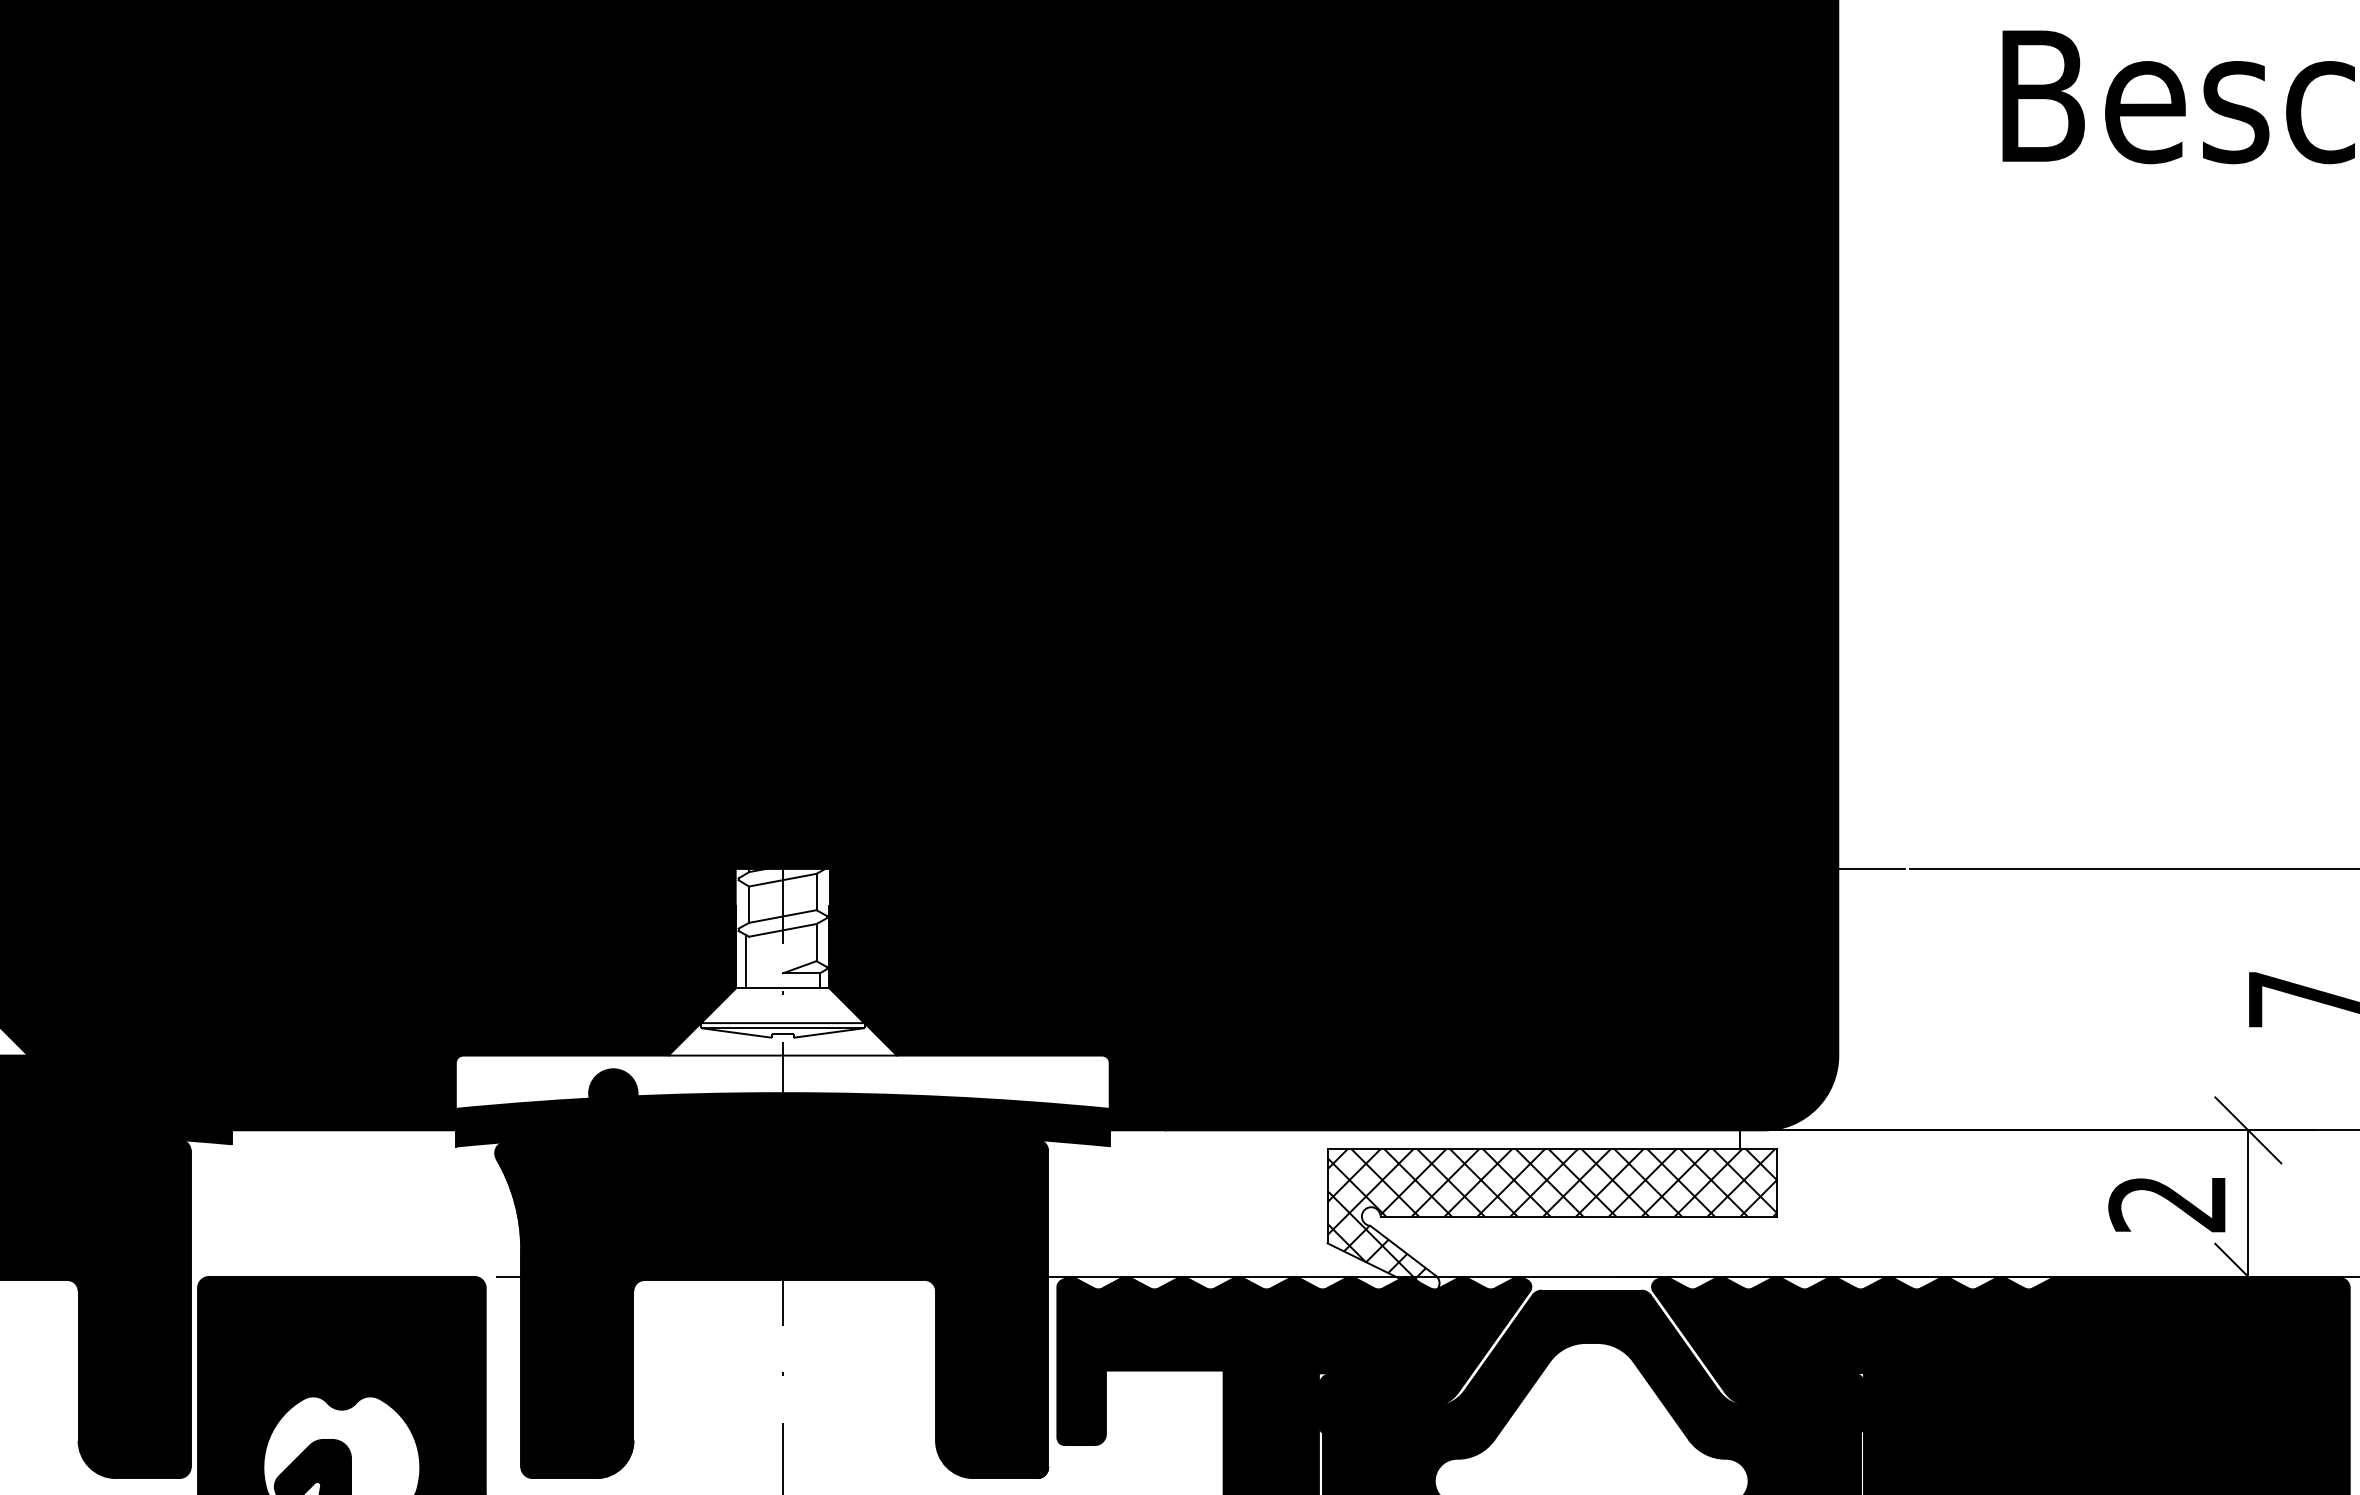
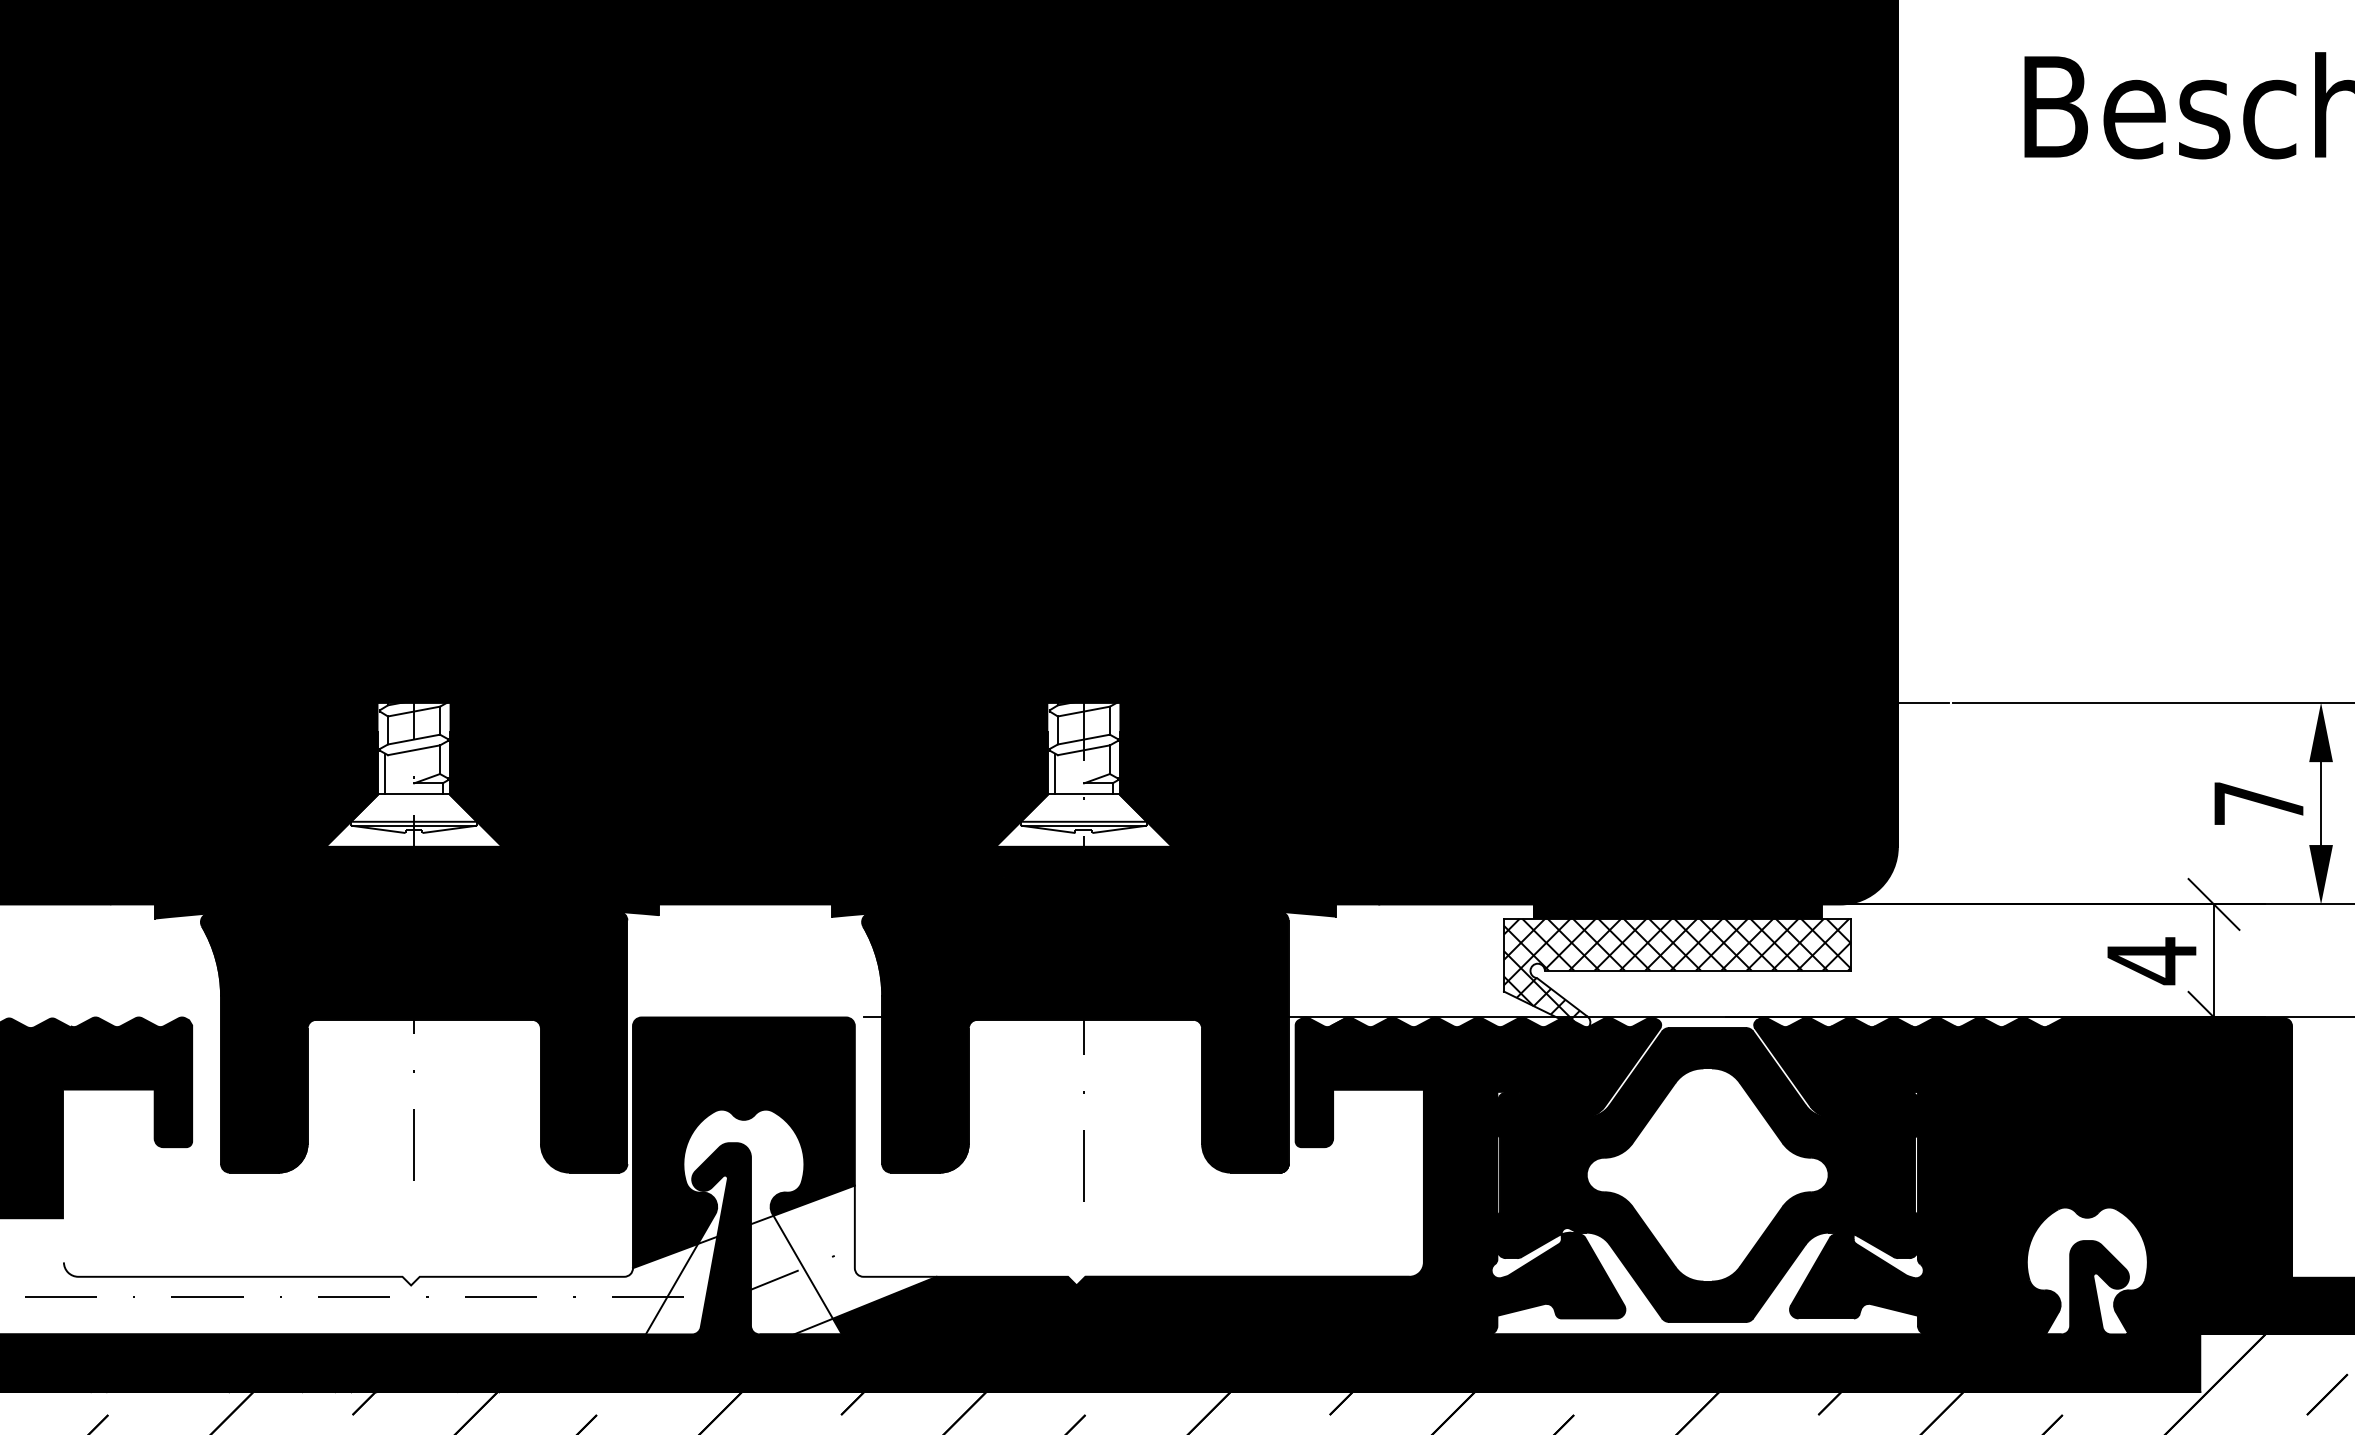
fill: (782, 1081) -> (1083, 866), added
fill: (1552, 1139) -> (1677, 911), added
text: (2167, 1204) -> (2151, 961), 2 -> 4

